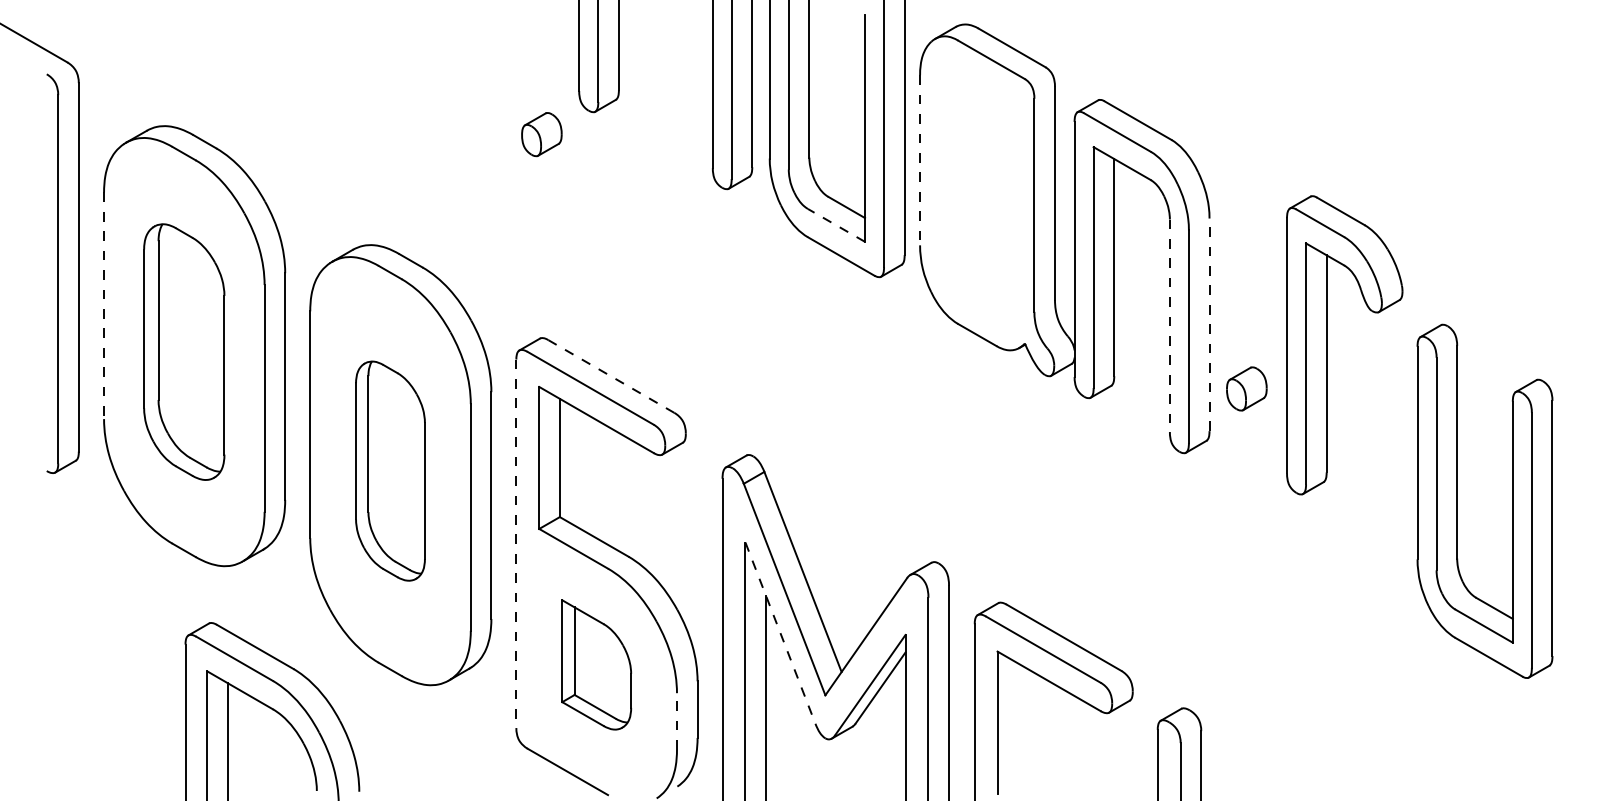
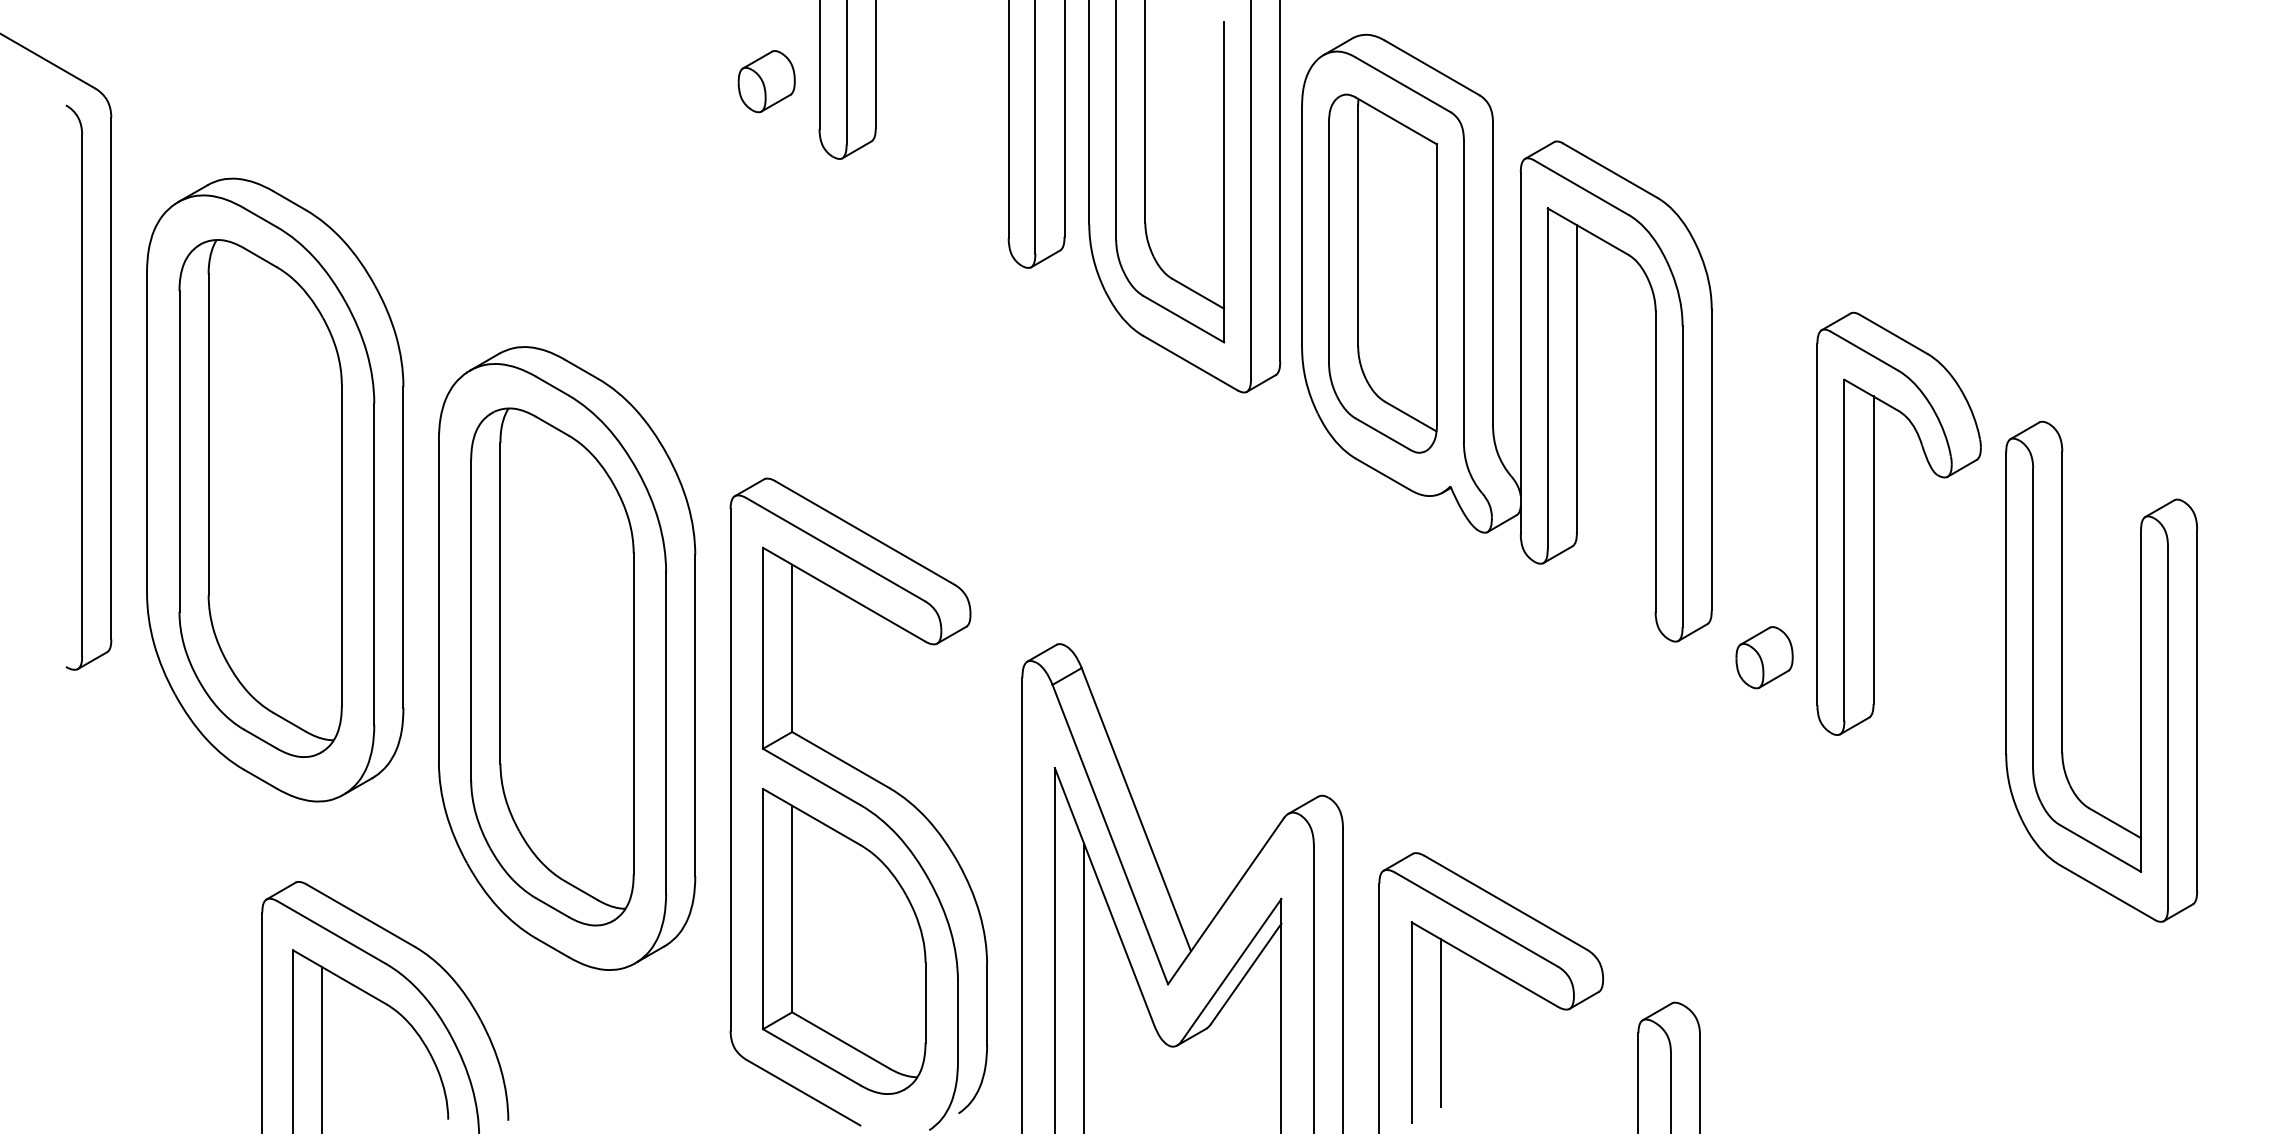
part: (541, 134) -> (766, 81), moved
line: (920, 160) -> (1302, 227), dashed -> solid
part: (976, 193) -> (1382, 273), added
line: (836, 225) -> (1183, 319), dashed -> solid
line: (104, 306) -> (147, 433), dashed -> solid
line: (1209, 324) -> (1711, 459), dashed -> solid
line: (1169, 325) -> (1655, 461), dashed -> solid
part: (1327, 345) -> (1874, 523), moved
part: (184, 352) -> (260, 498), size x1.43
line: (611, 376) -> (865, 533), dashed -> solid
part: (1246, 388) -> (1764, 657), moved
part: (390, 470) -> (552, 666), size x1.67
part: (1457, 501) -> (2062, 671), moved
line: (516, 543) -> (730, 769), dashed -> solid
line: (780, 633) -> (1104, 896), dashed -> solid
part: (596, 664) -> (844, 940), size x1.67
line: (676, 720) -> (957, 1020), dashed -> solid
line: (1018, 722) -> (1441, 1022), added

